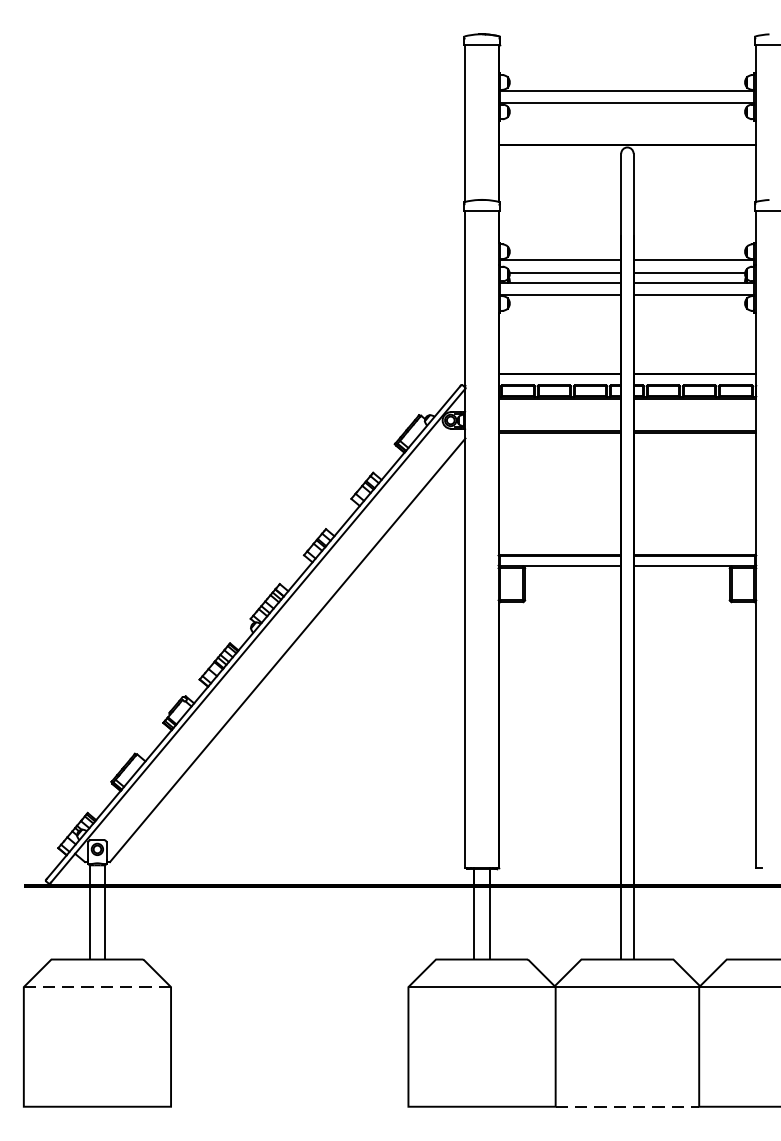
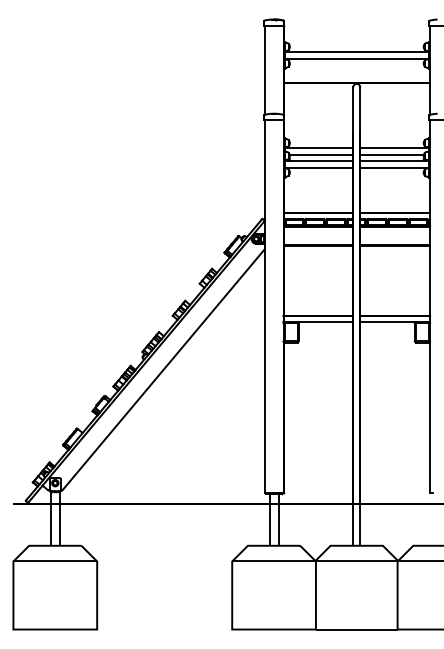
line: (97, 987) -> (55, 561), dashed -> solid
line: (626, 1106) -> (356, 629), dashed -> solid

